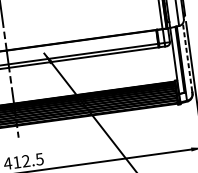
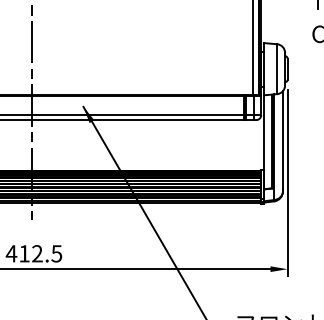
line: (187, 57) -> (282, 139), dashed -> solid

